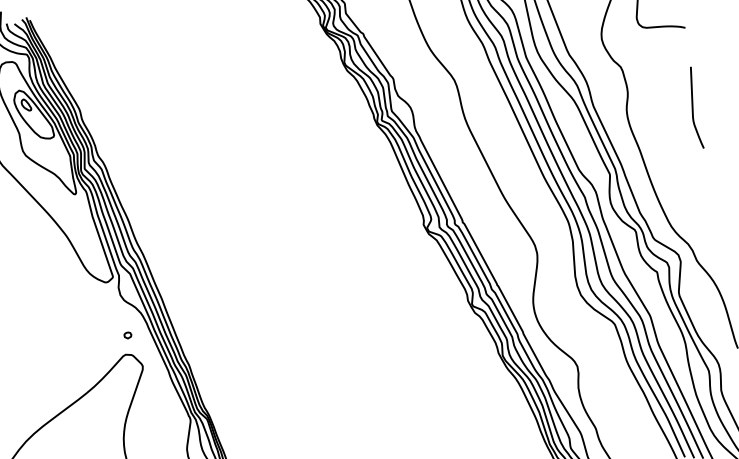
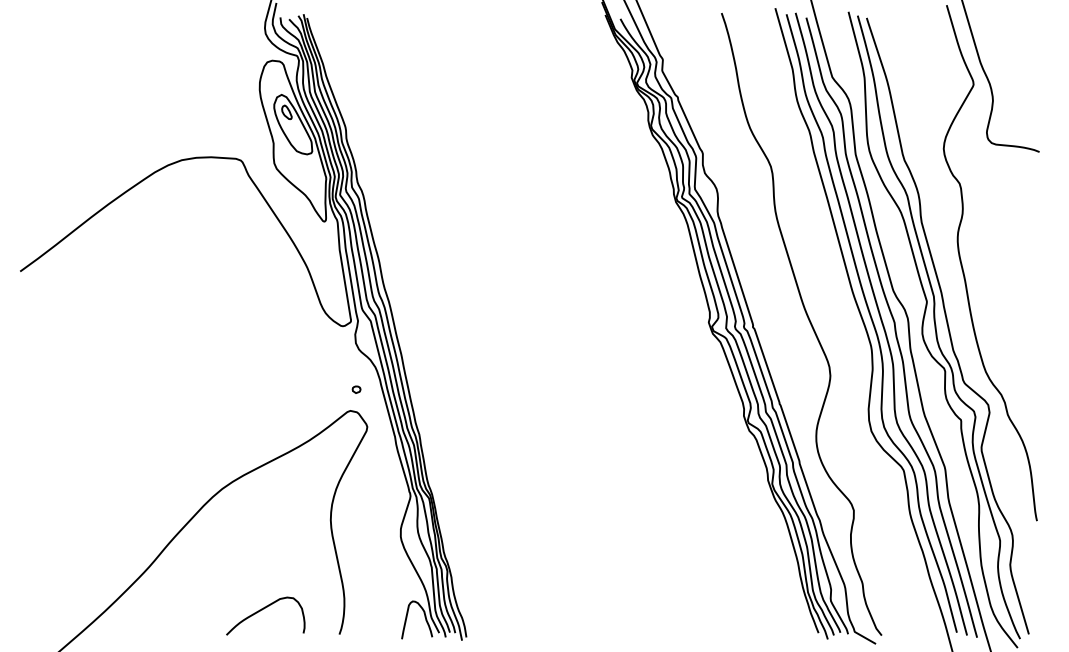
curve: (693, 108) -> (1033, 243), removed

